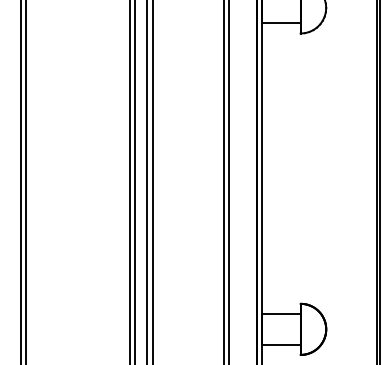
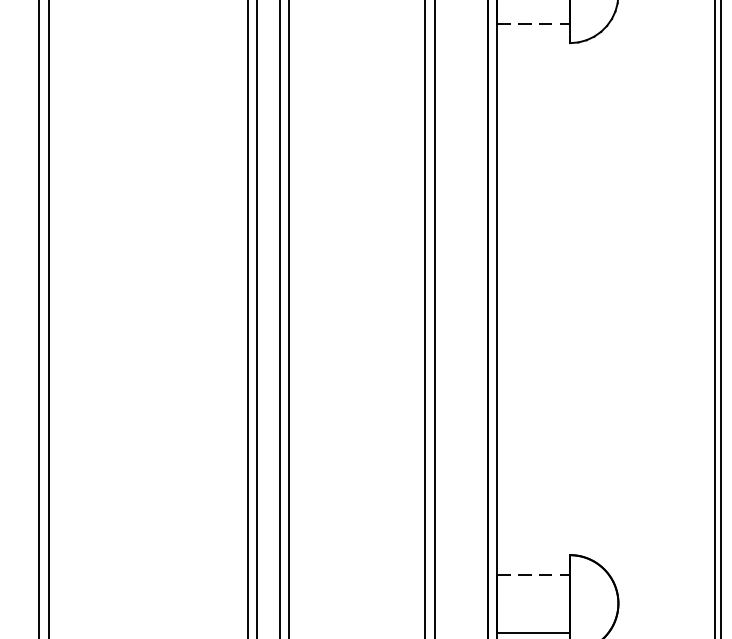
line: (282, 23) -> (535, 24), solid -> dashed
line: (282, 314) -> (535, 575), solid -> dashed

